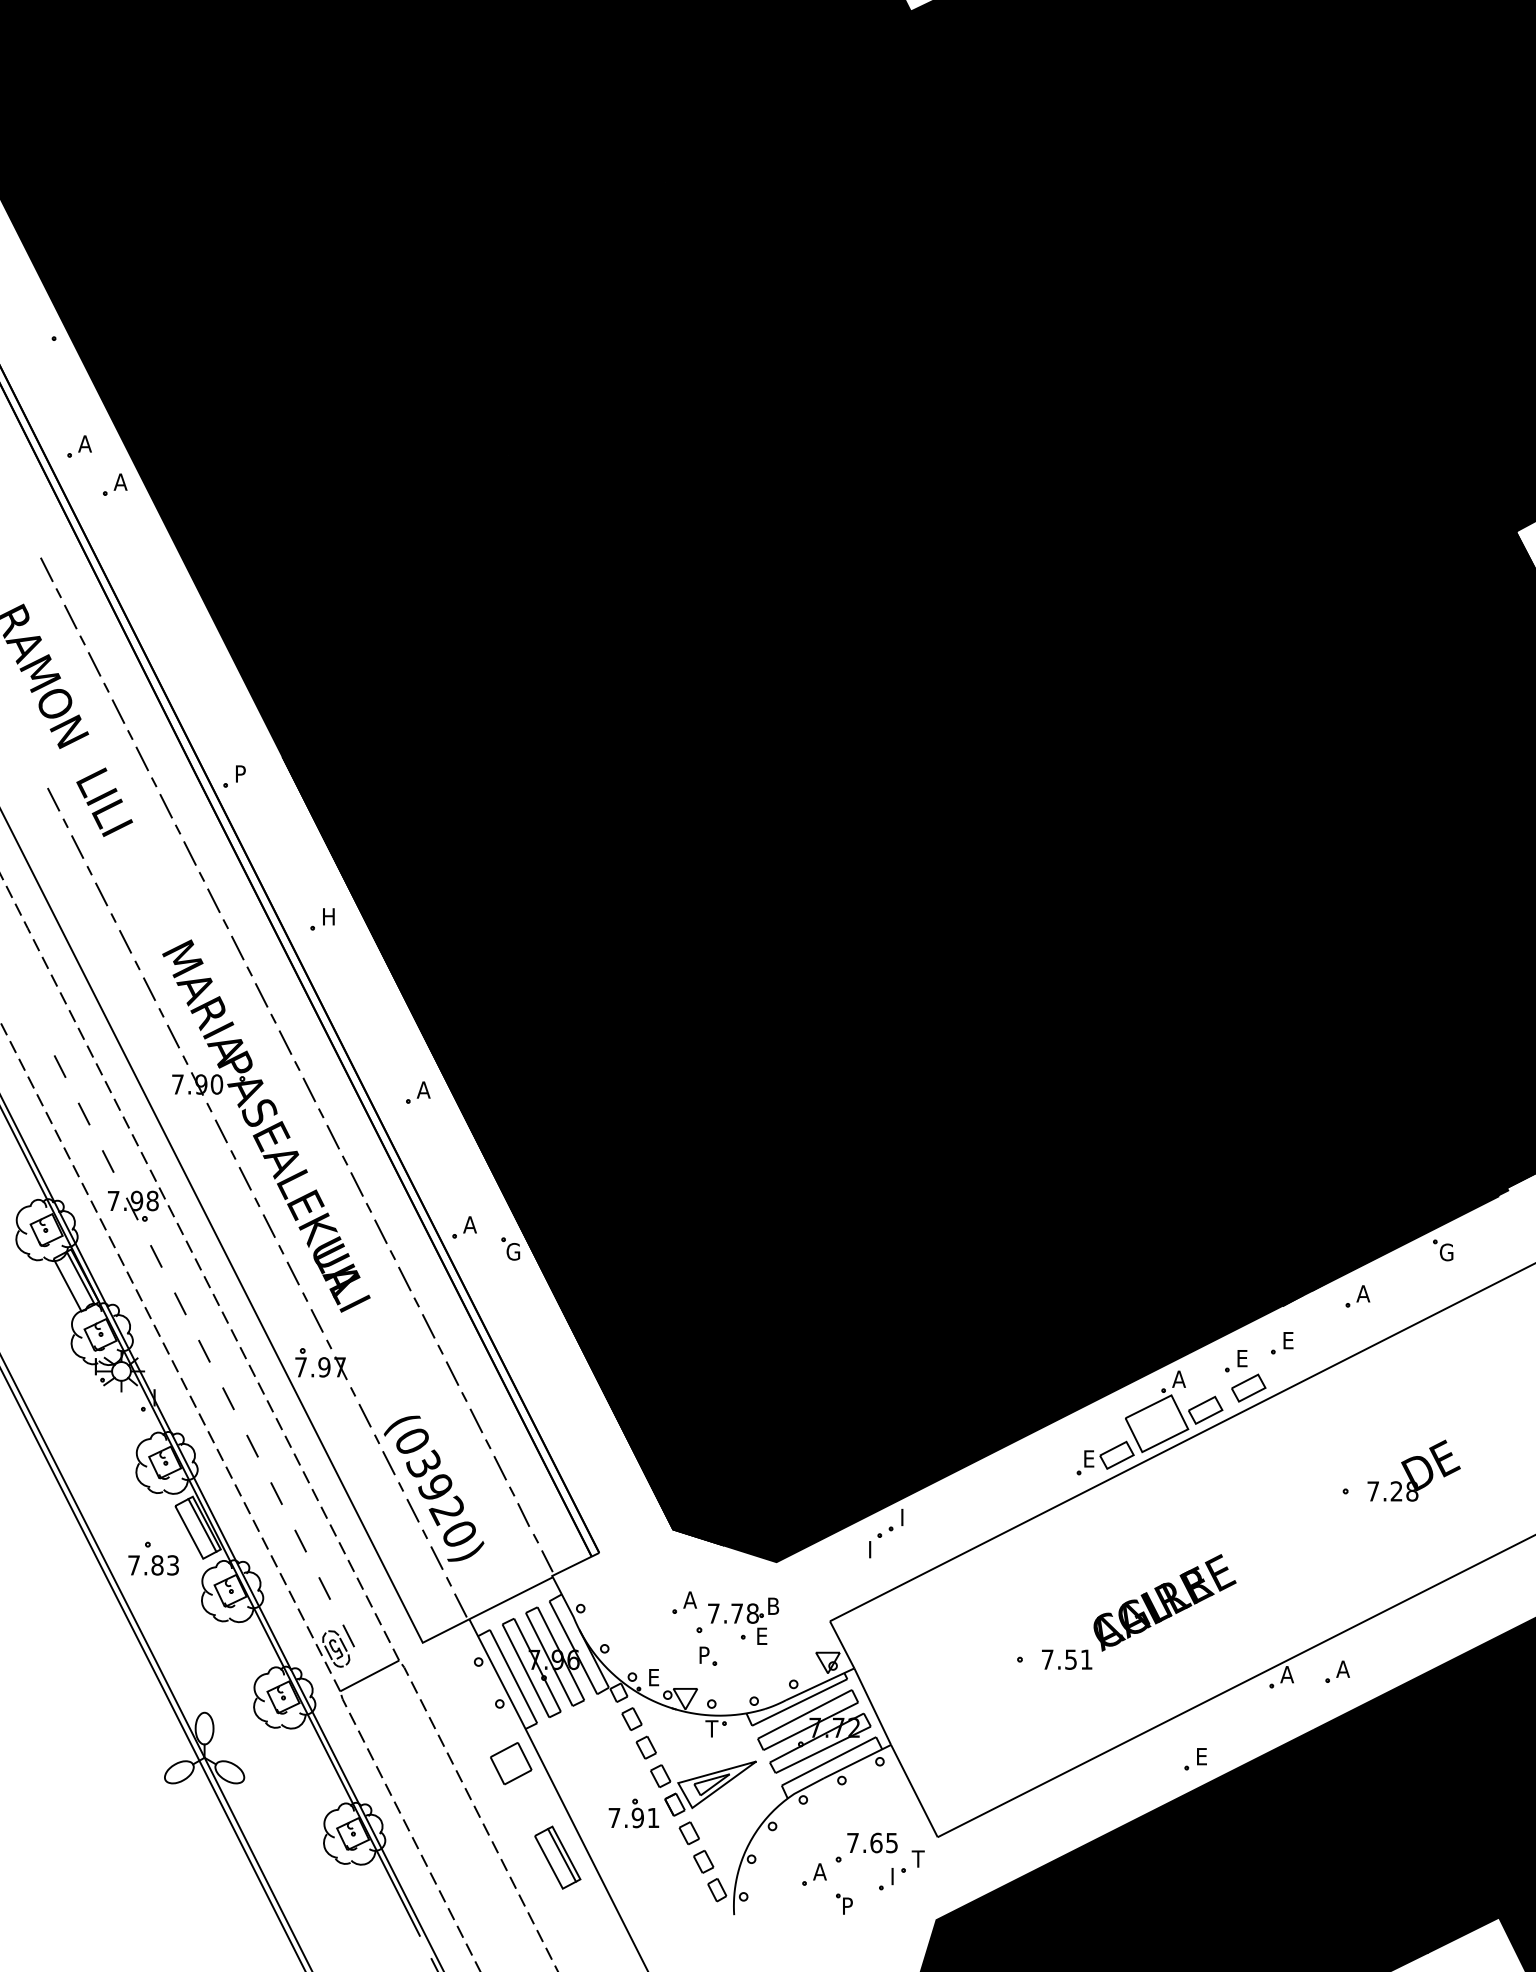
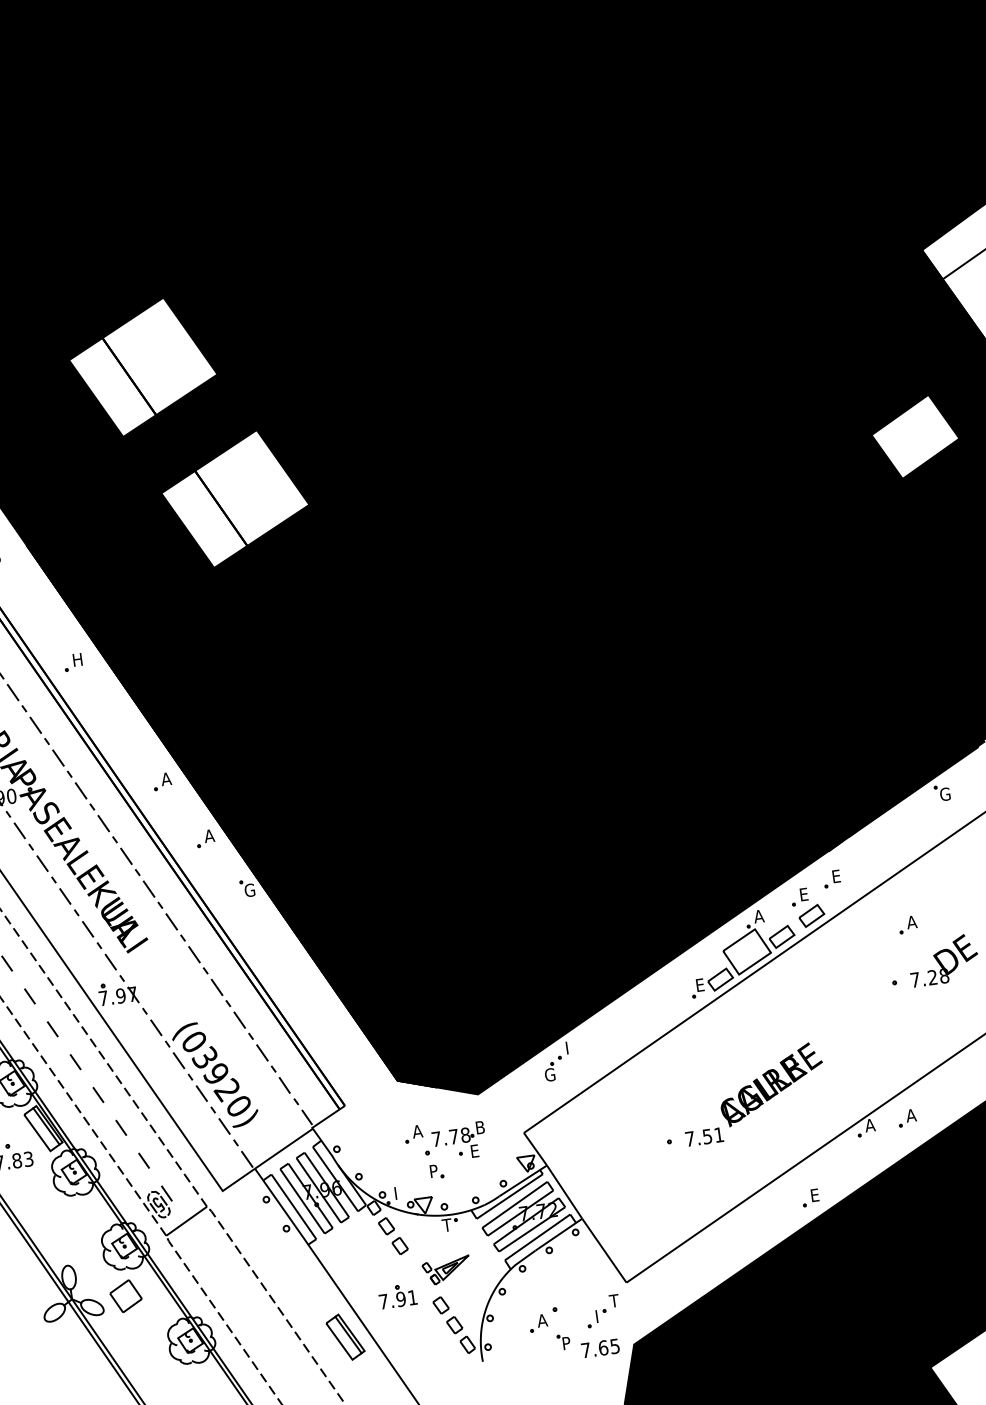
fill: (468, 543) -> (143, 367), removed
fill: (565, 733) -> (235, 498), removed
fill: (1472, 776) -> (915, 437), removed
part: (464, 1227) -> (205, 838), moved
part: (1357, 1296) -> (907, 924), moved
text: (874, 1549) -> (549, 1074), I -> G
text: (655, 1677) -> (399, 1192), E -> I
part: (511, 1763) -> (126, 1296), moved
part: (703, 1788) -> (446, 1270), size x0.6
text: (872, 1842) -> (600, 1348), moved

